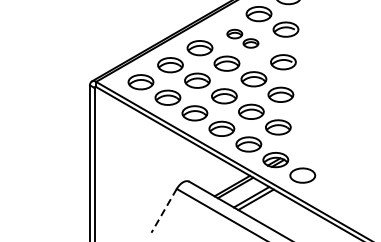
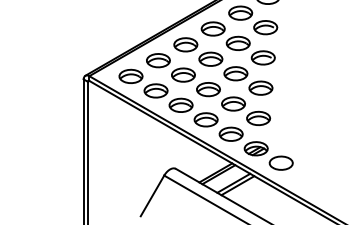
part: (242, 38) -> (225, 35), size x1.67
line: (164, 210) -> (152, 195), dashed -> solid

